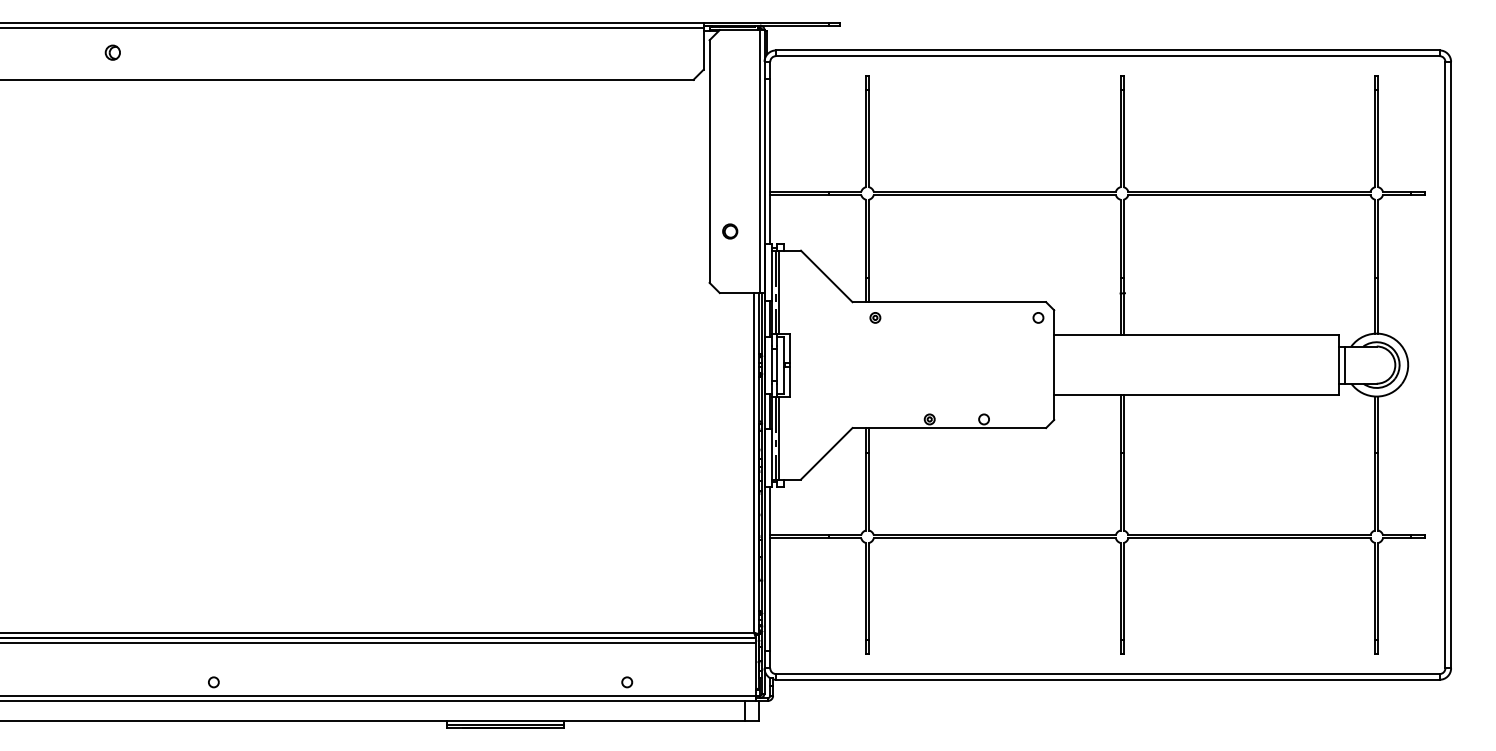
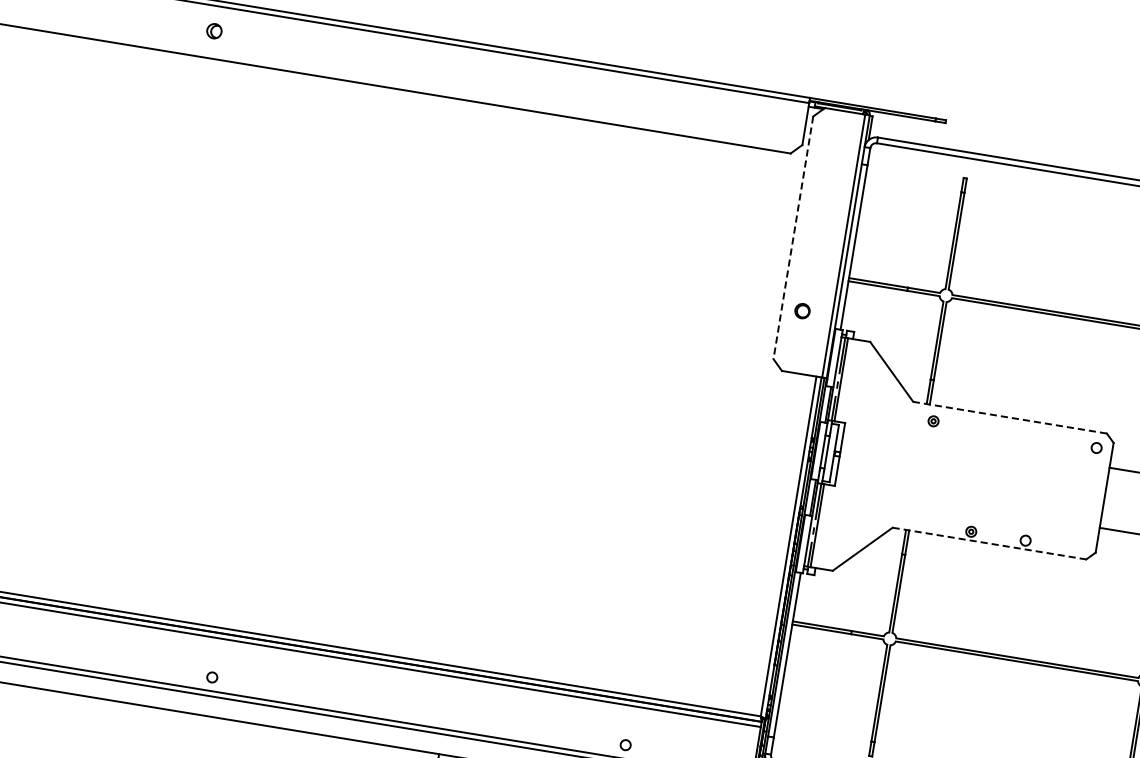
line: (709, 162) -> (793, 238), solid -> dashed
line: (949, 302) -> (1010, 418), solid -> dashed
line: (949, 428) -> (989, 544), solid -> dashed

